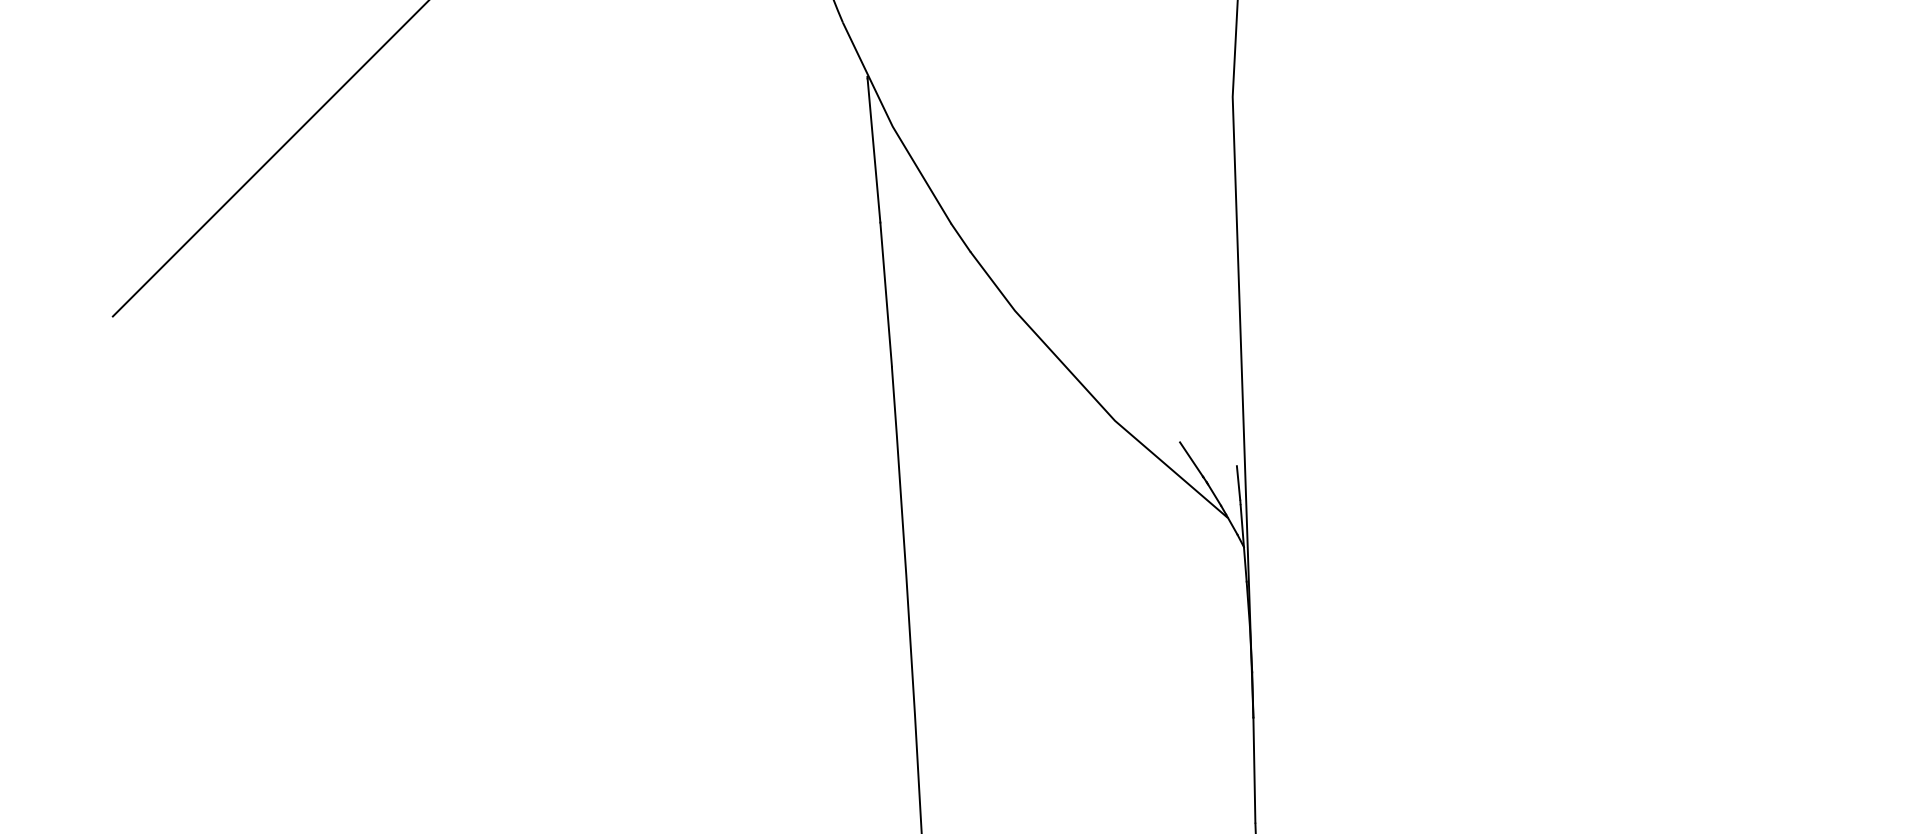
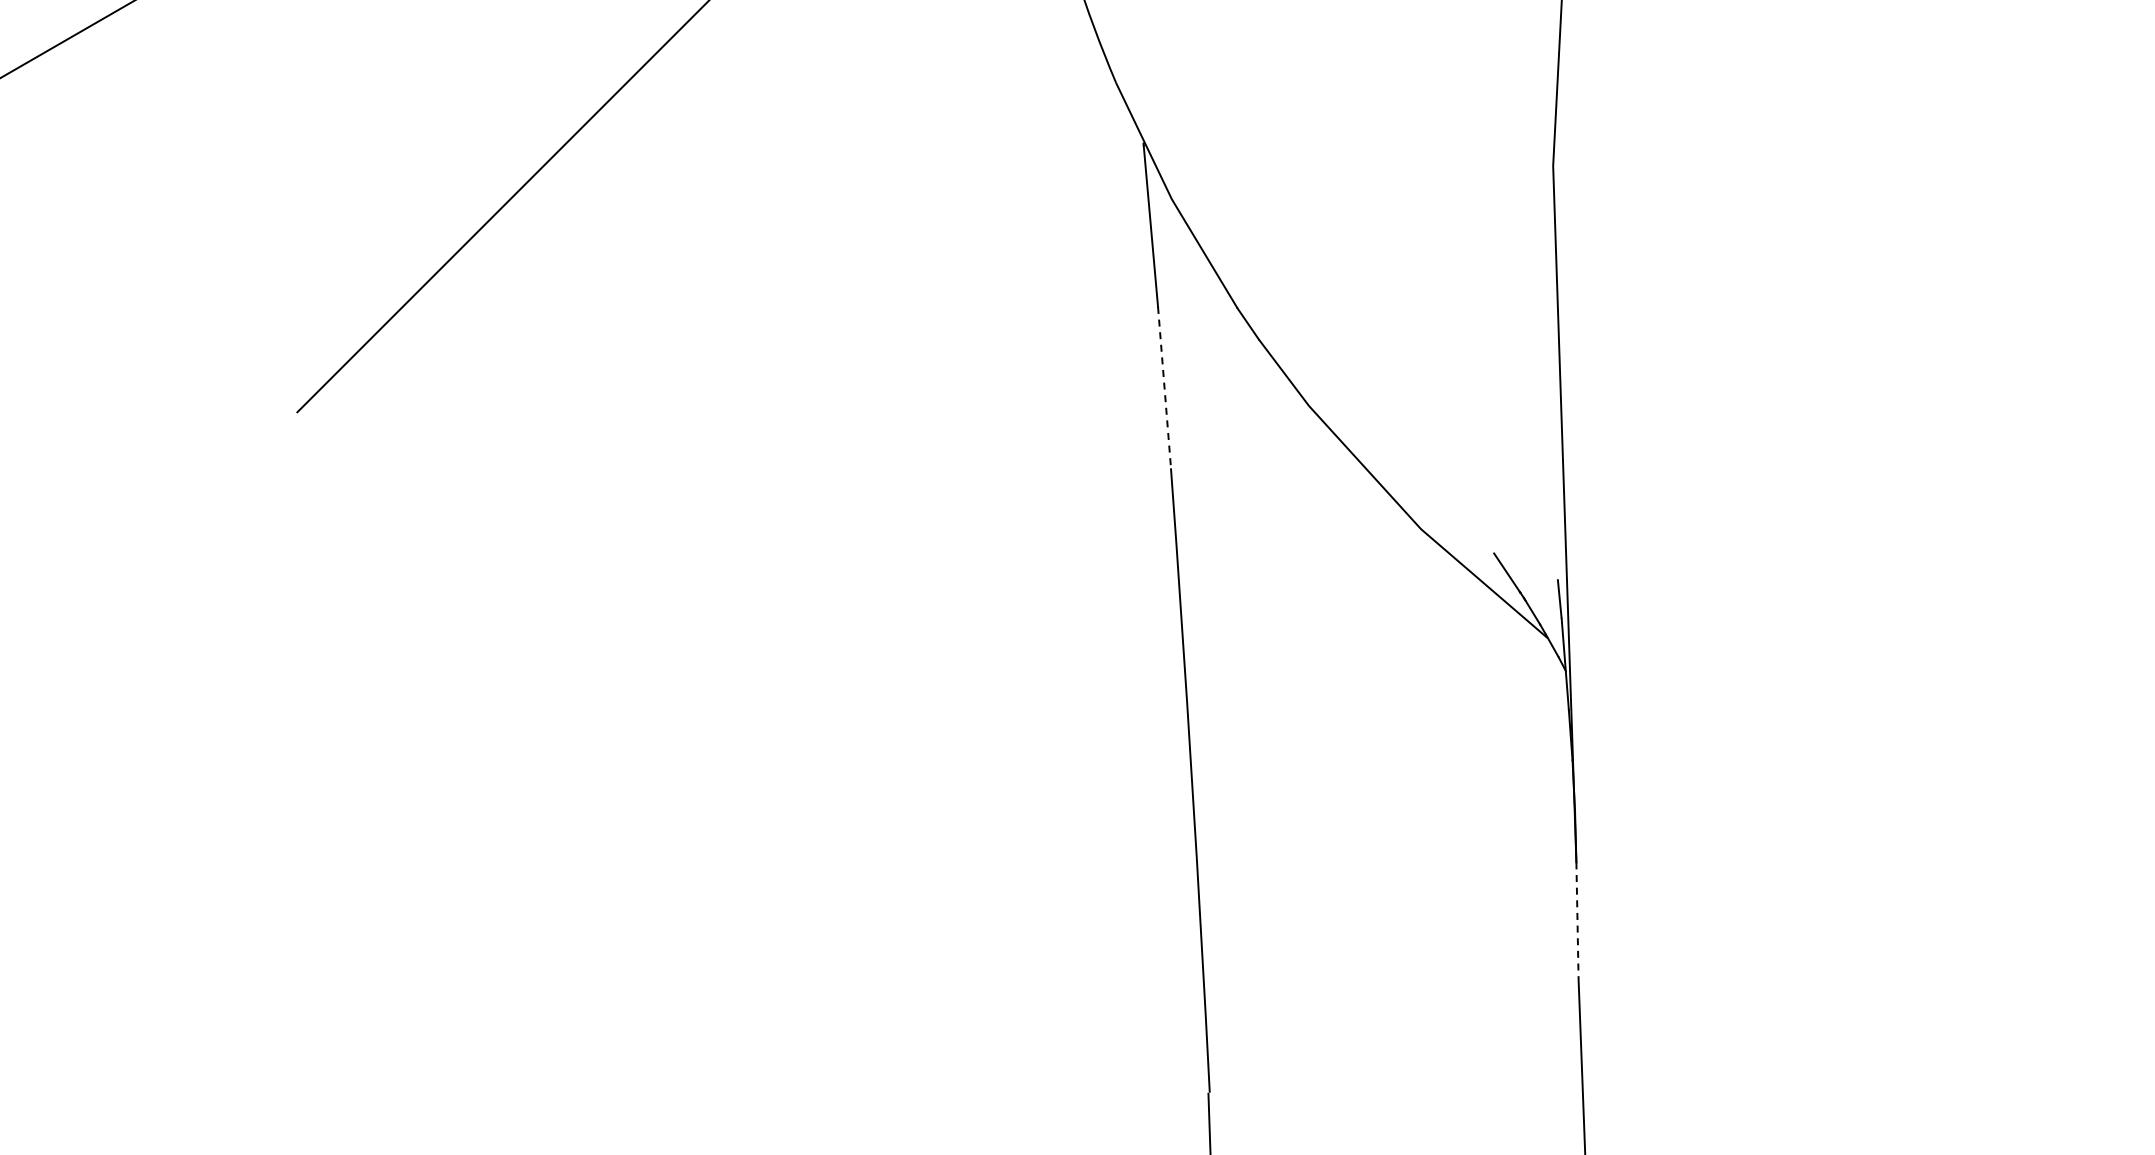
line: (886, 294) -> (1164, 387), solid -> dashed
line: (1254, 770) -> (1577, 921), solid -> dashed

